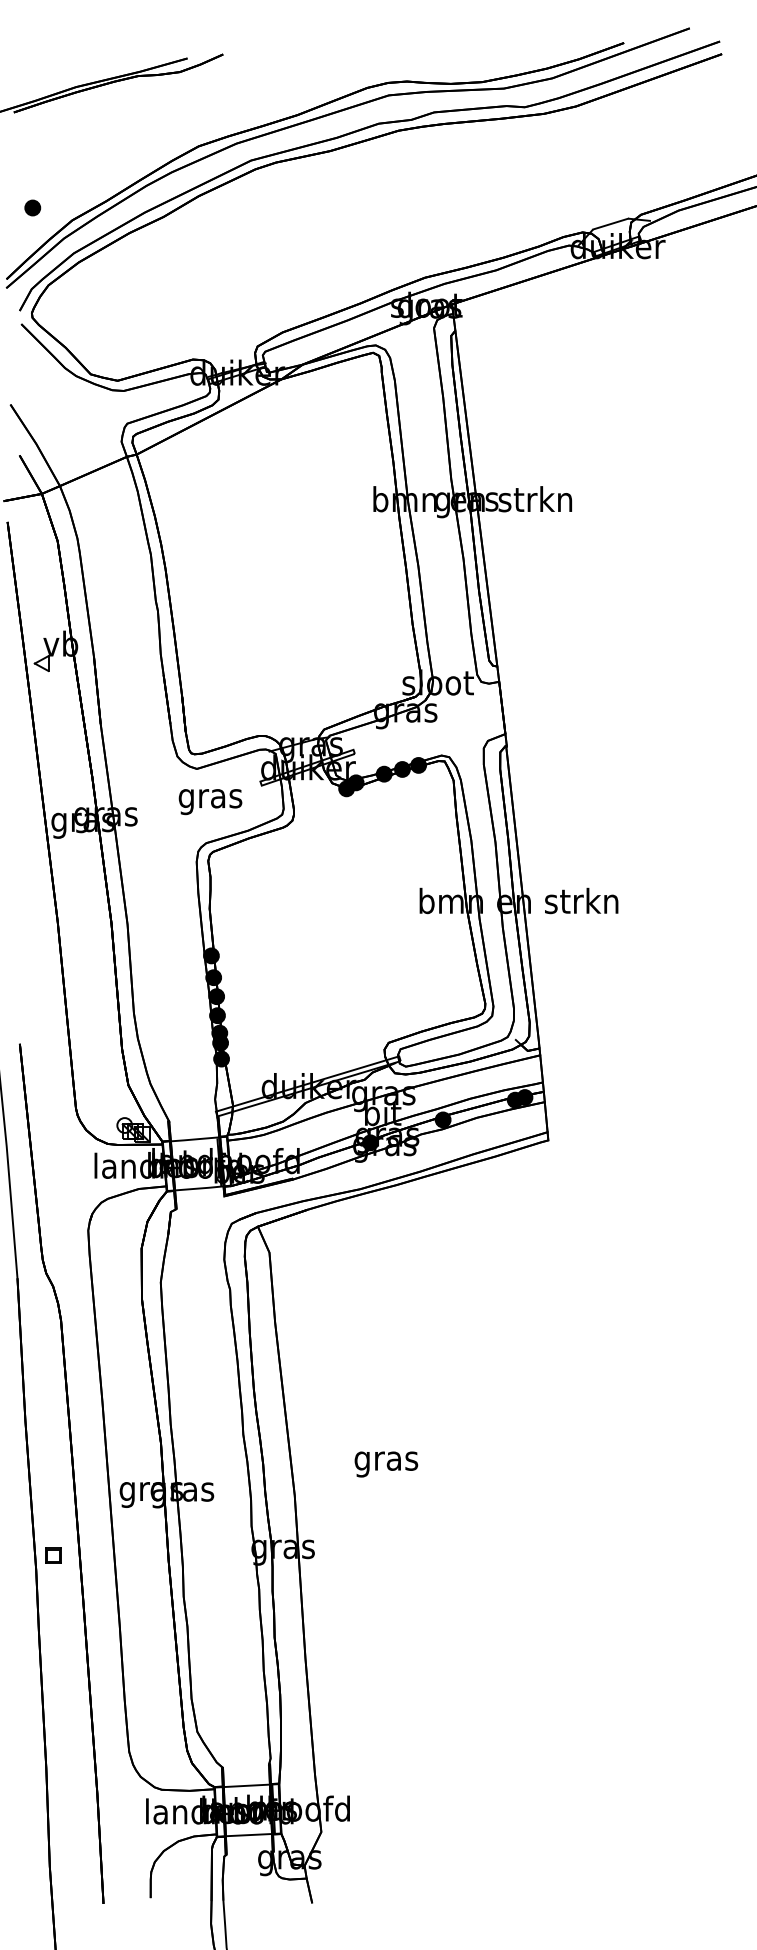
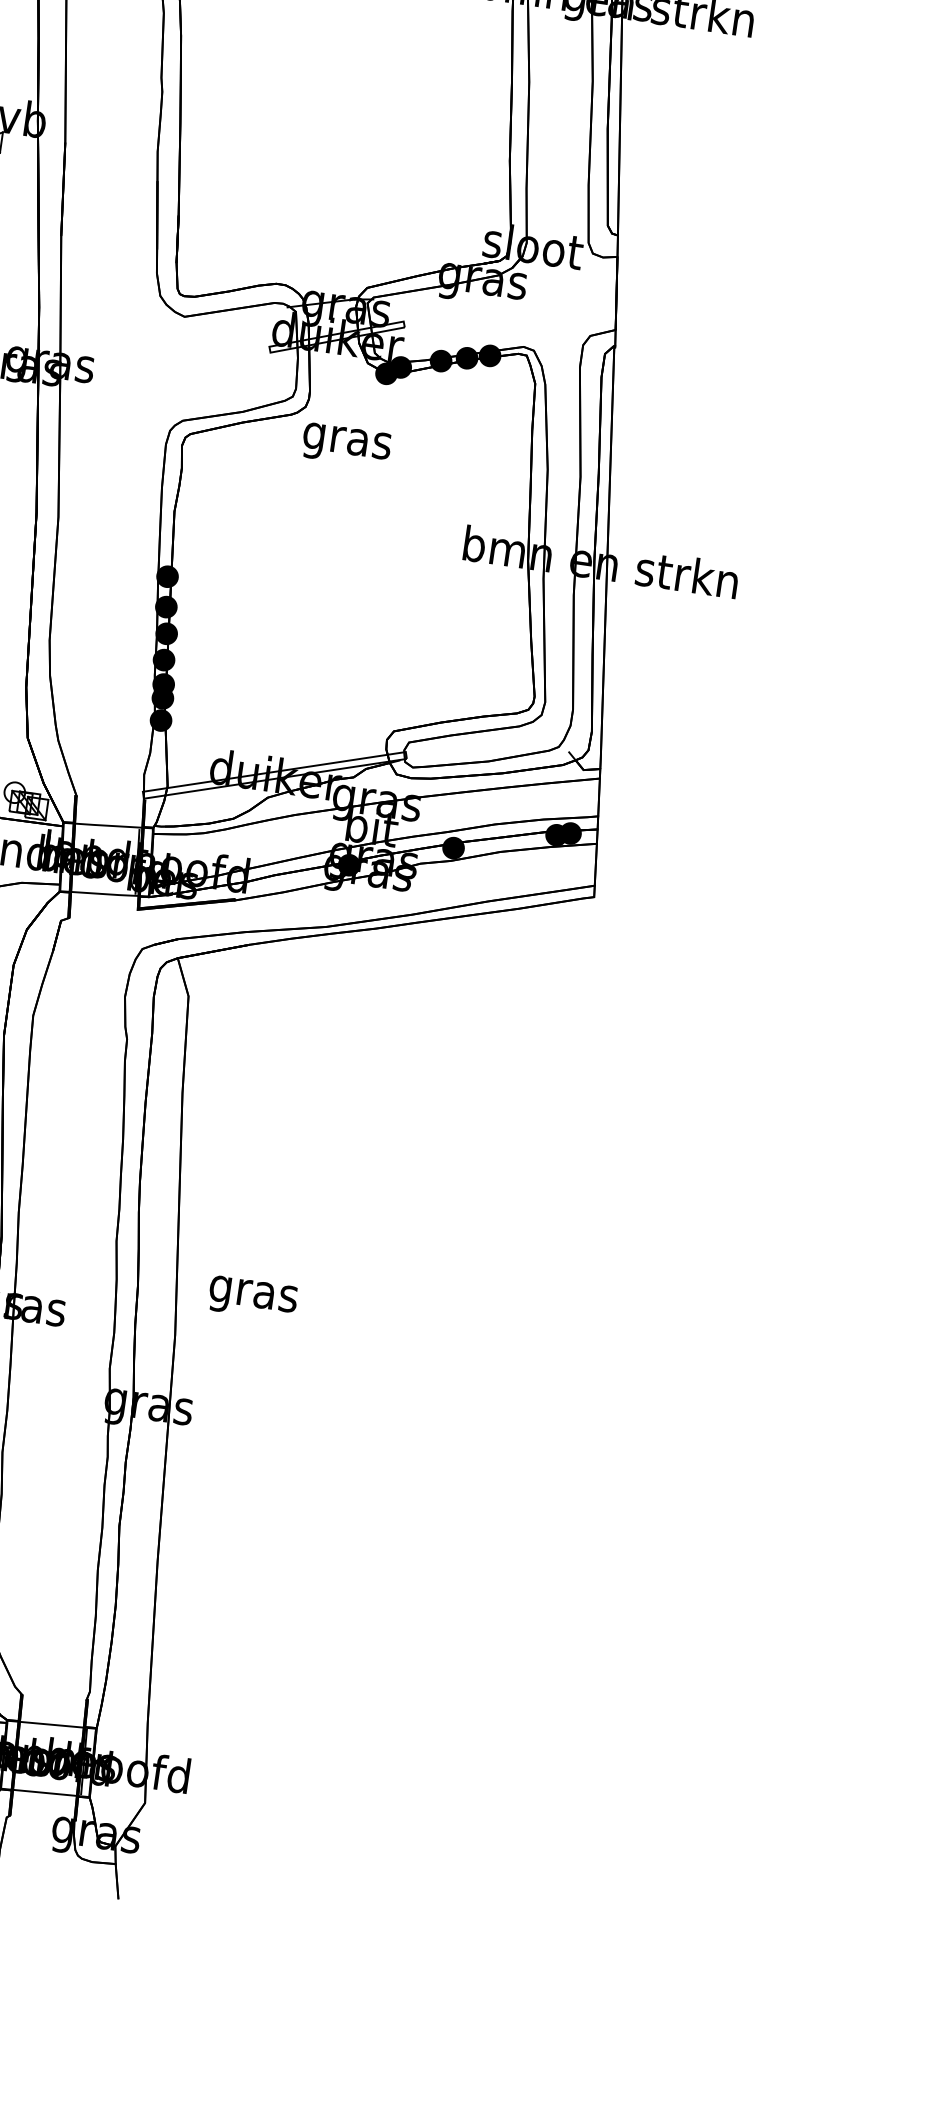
text: (210, 802) -> (346, 446), moved
text: (386, 1464) -> (253, 1298), moved

